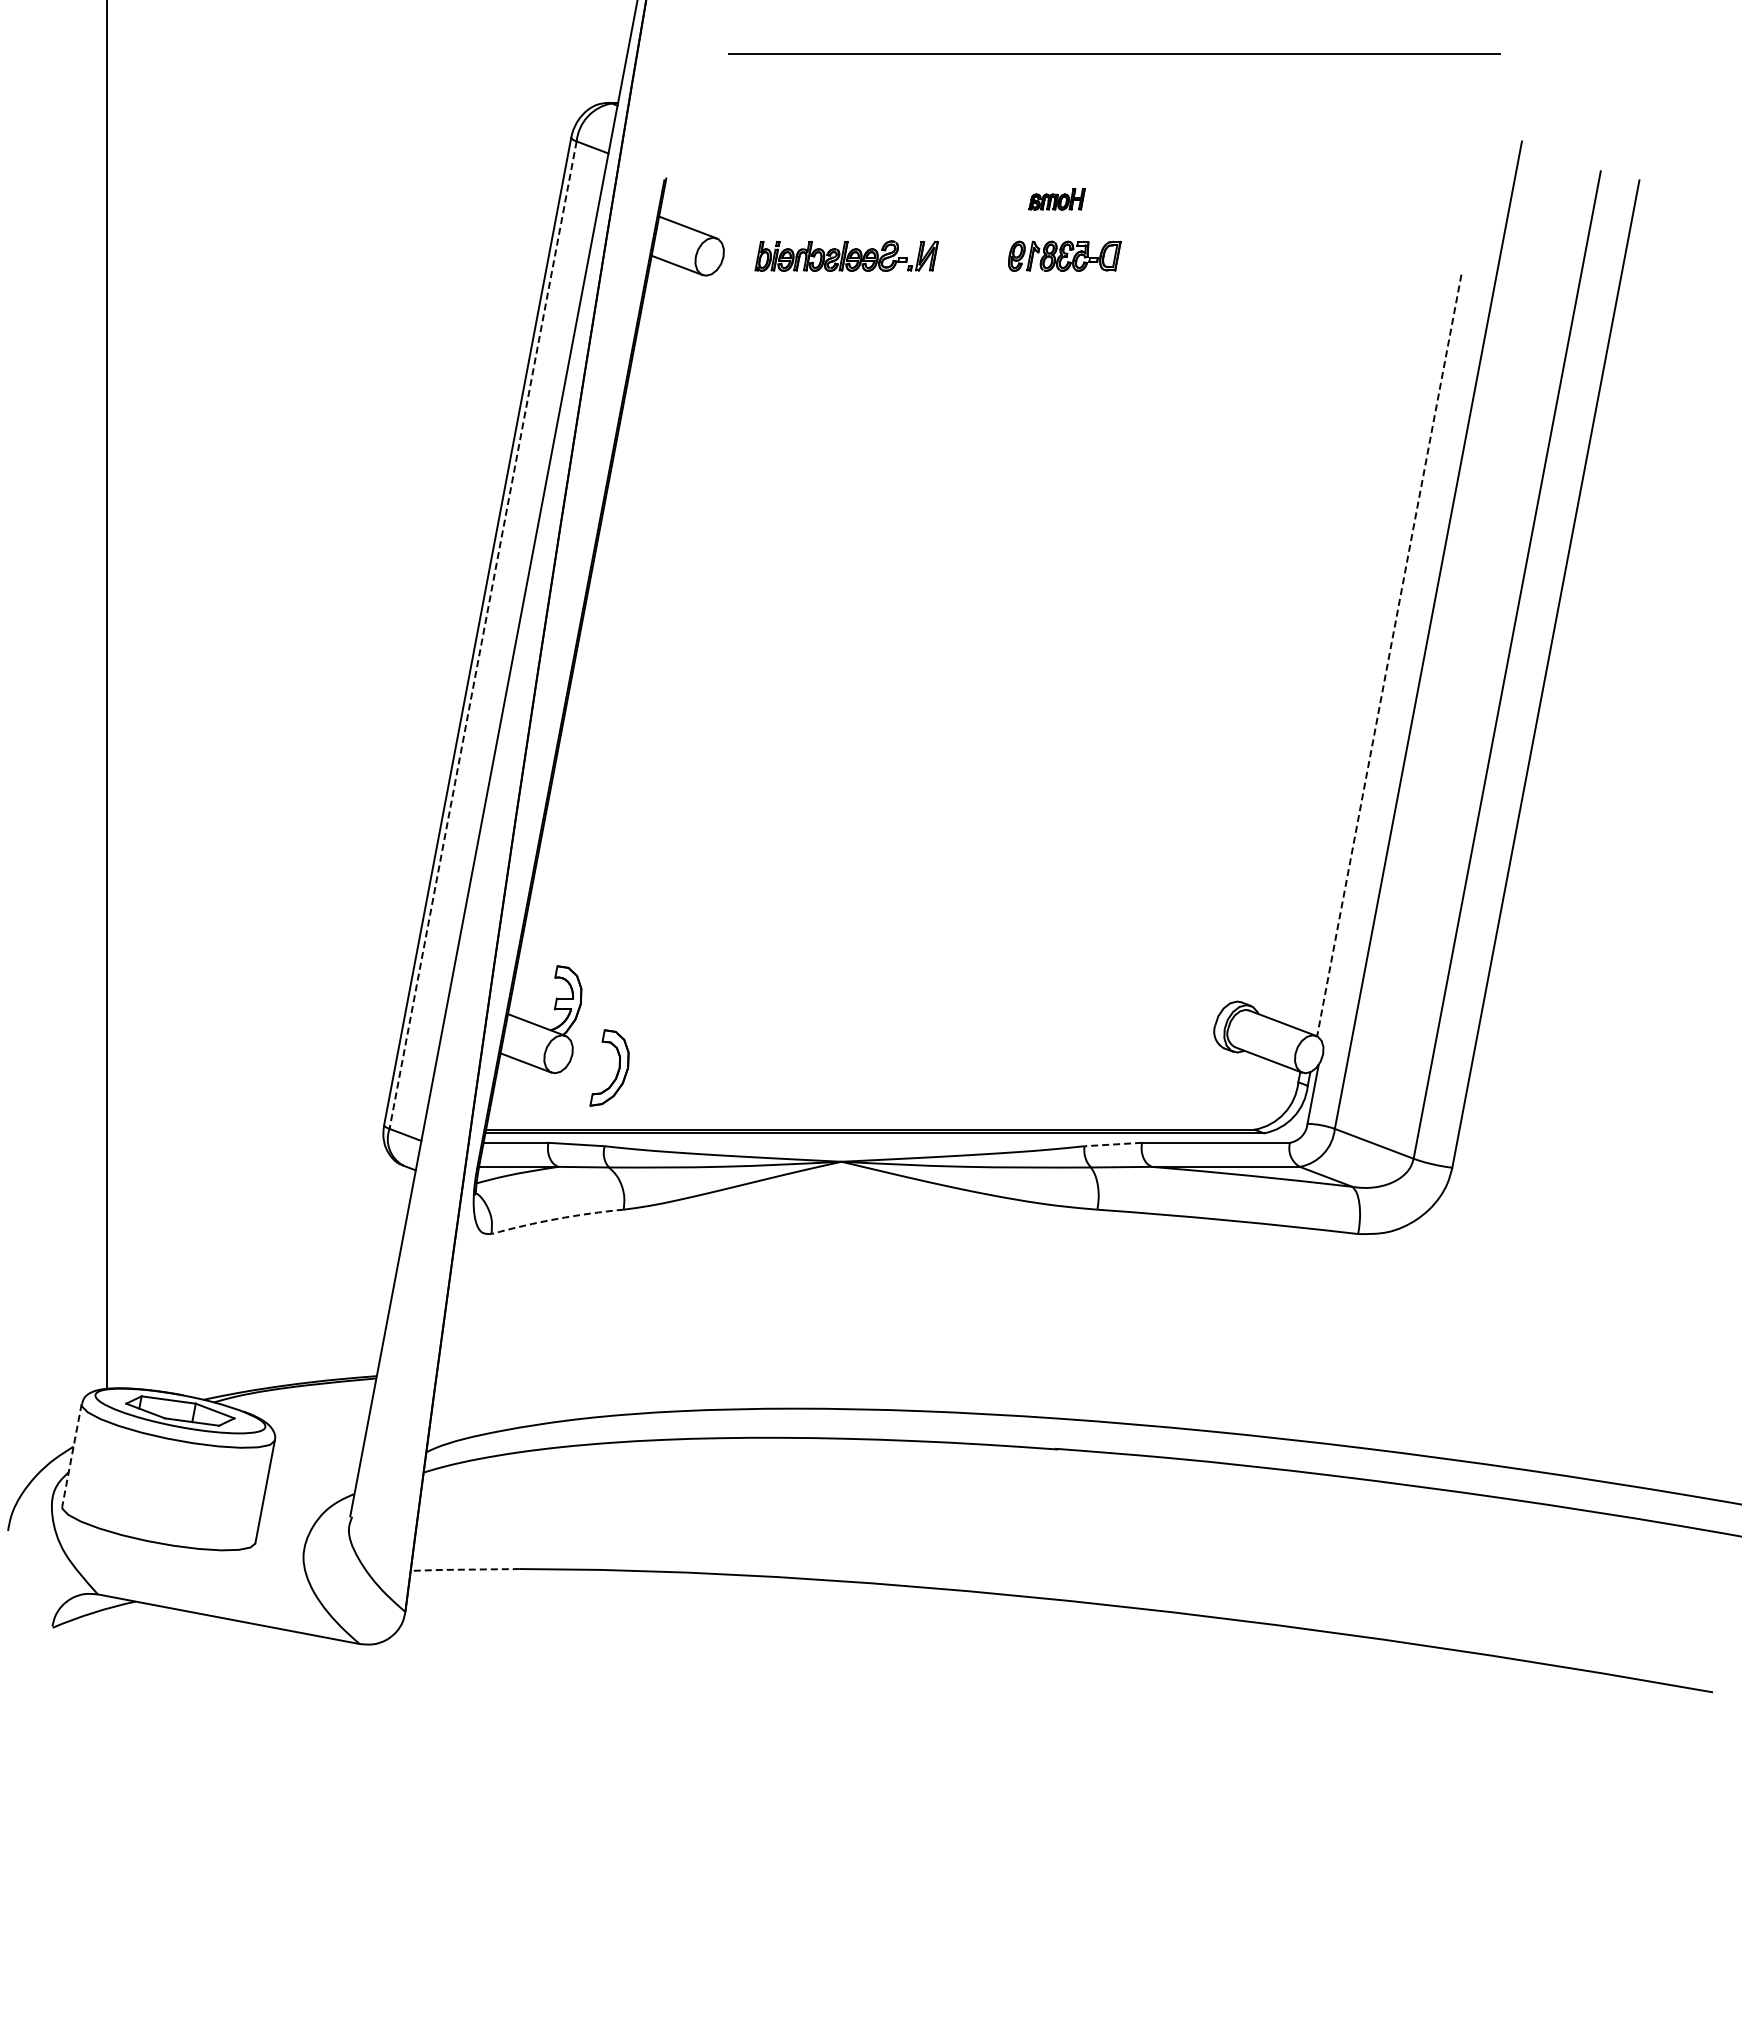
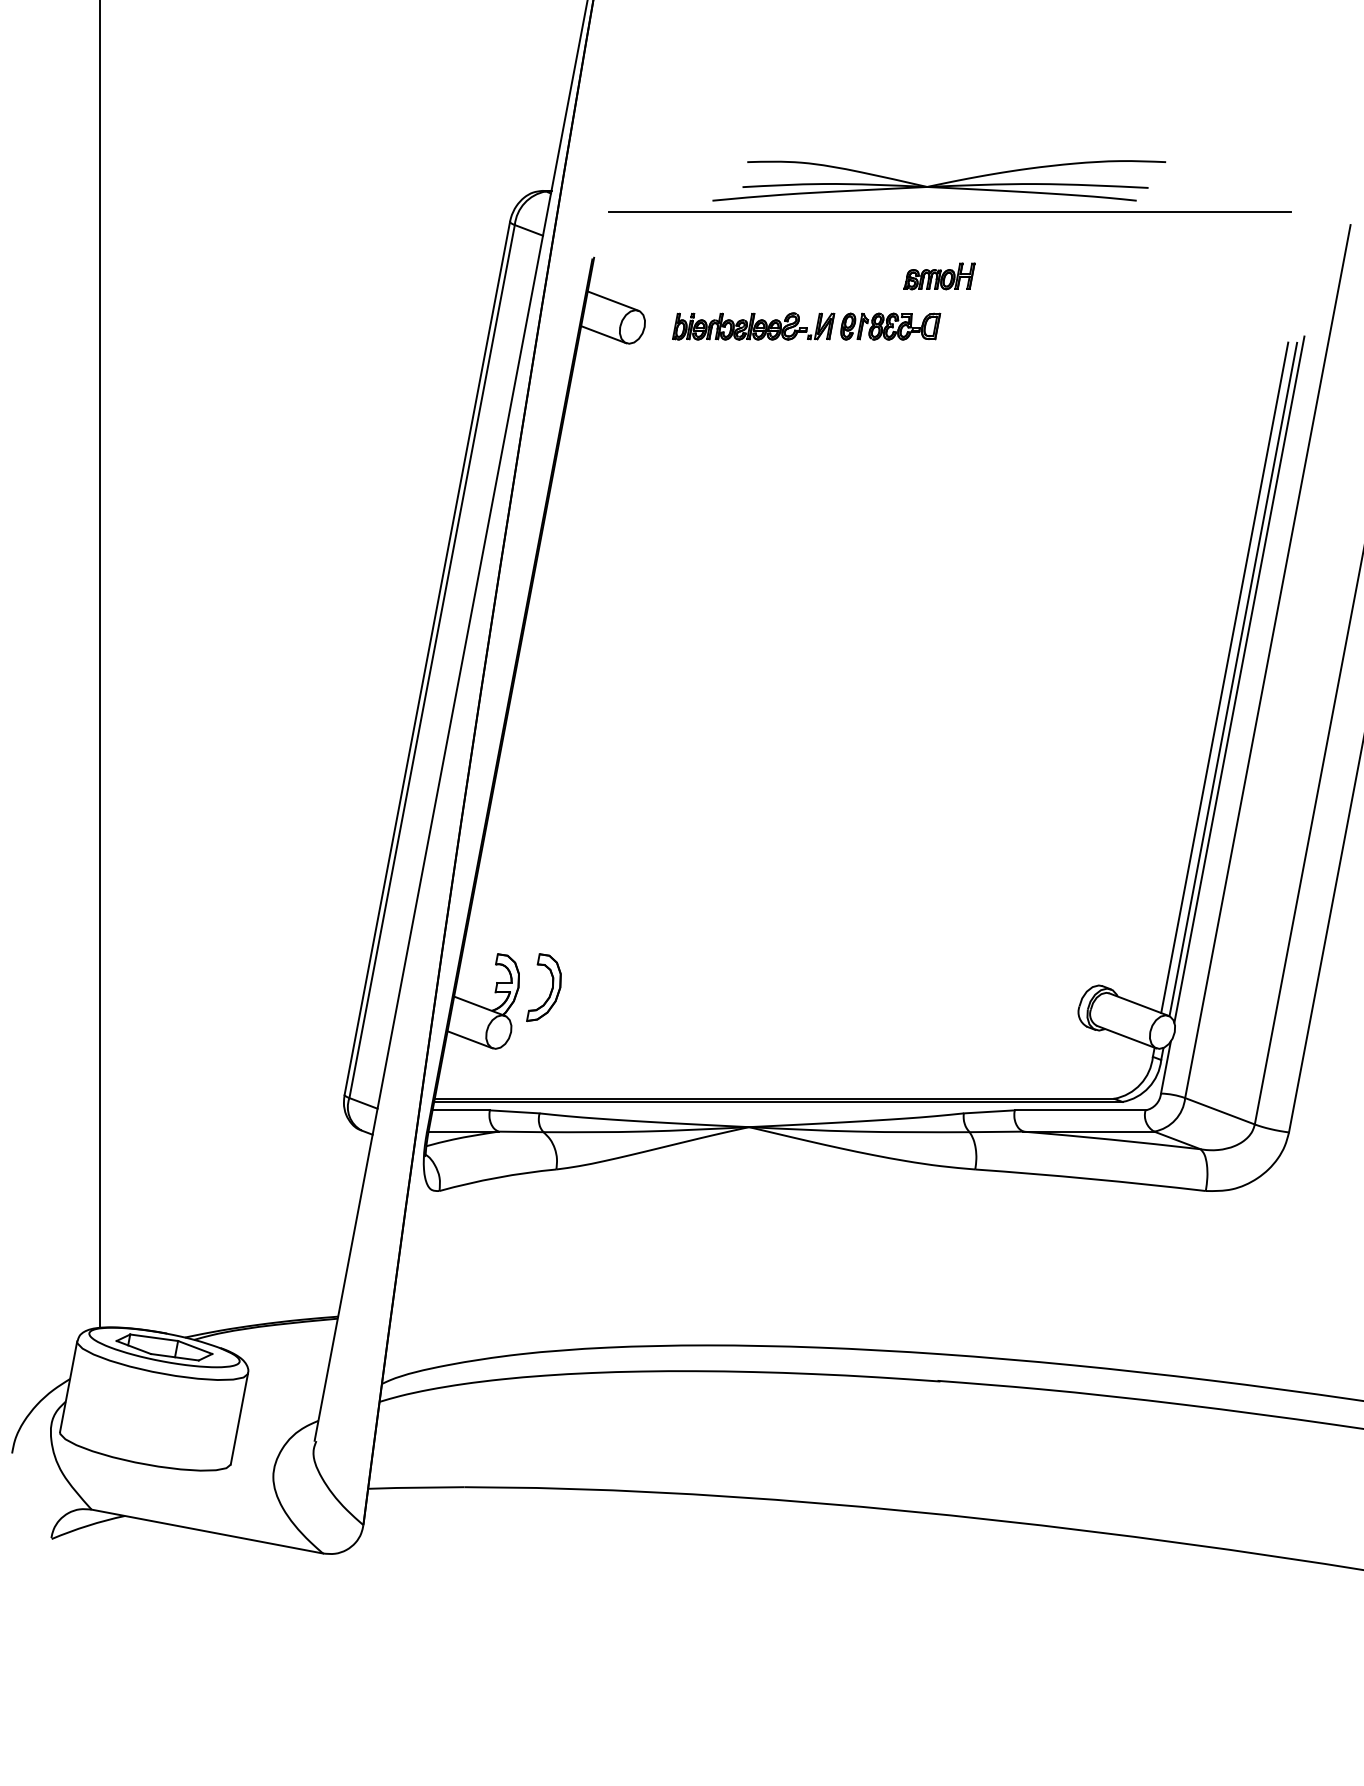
line: (1114, 53) -> (950, 211), moved
part: (1056, 91) -> (939, 180), added
part: (1056, 199) -> (939, 276), size x1.43
part: (1064, 255) -> (890, 325), moved
line: (483, 635) -> (432, 661), dashed -> solid
line: (1379, 653) -> (1224, 677), added
line: (1389, 655) -> (1233, 679), dashed -> solid
line: (1395, 655) -> (1238, 679), added
part: (617, 1070) -> (550, 989), moved
line: (1113, 1144) -> (989, 1111), dashed -> solid
arc: (557, 1218) -> (497, 1177), dashed -> solid
line: (71, 1455) -> (68, 1386), dashed -> solid
line: (463, 1569) -> (414, 1487), dashed -> solid

